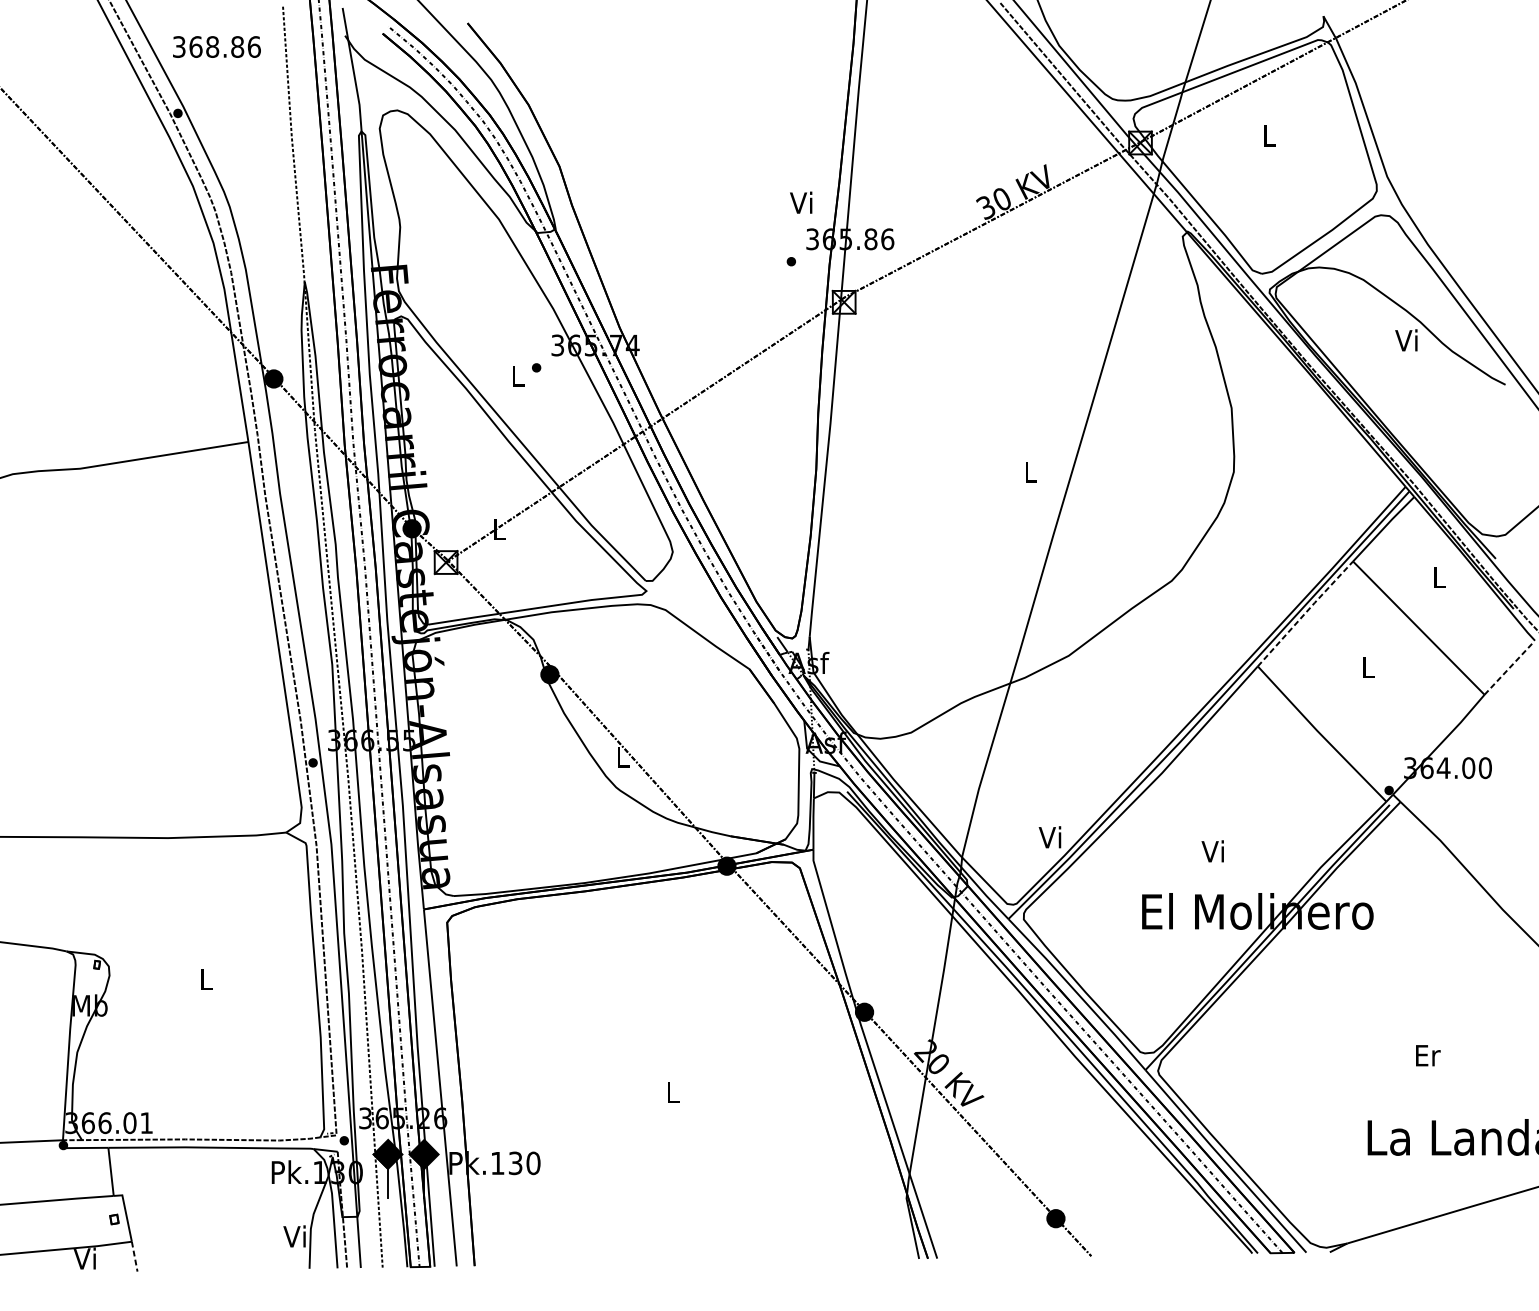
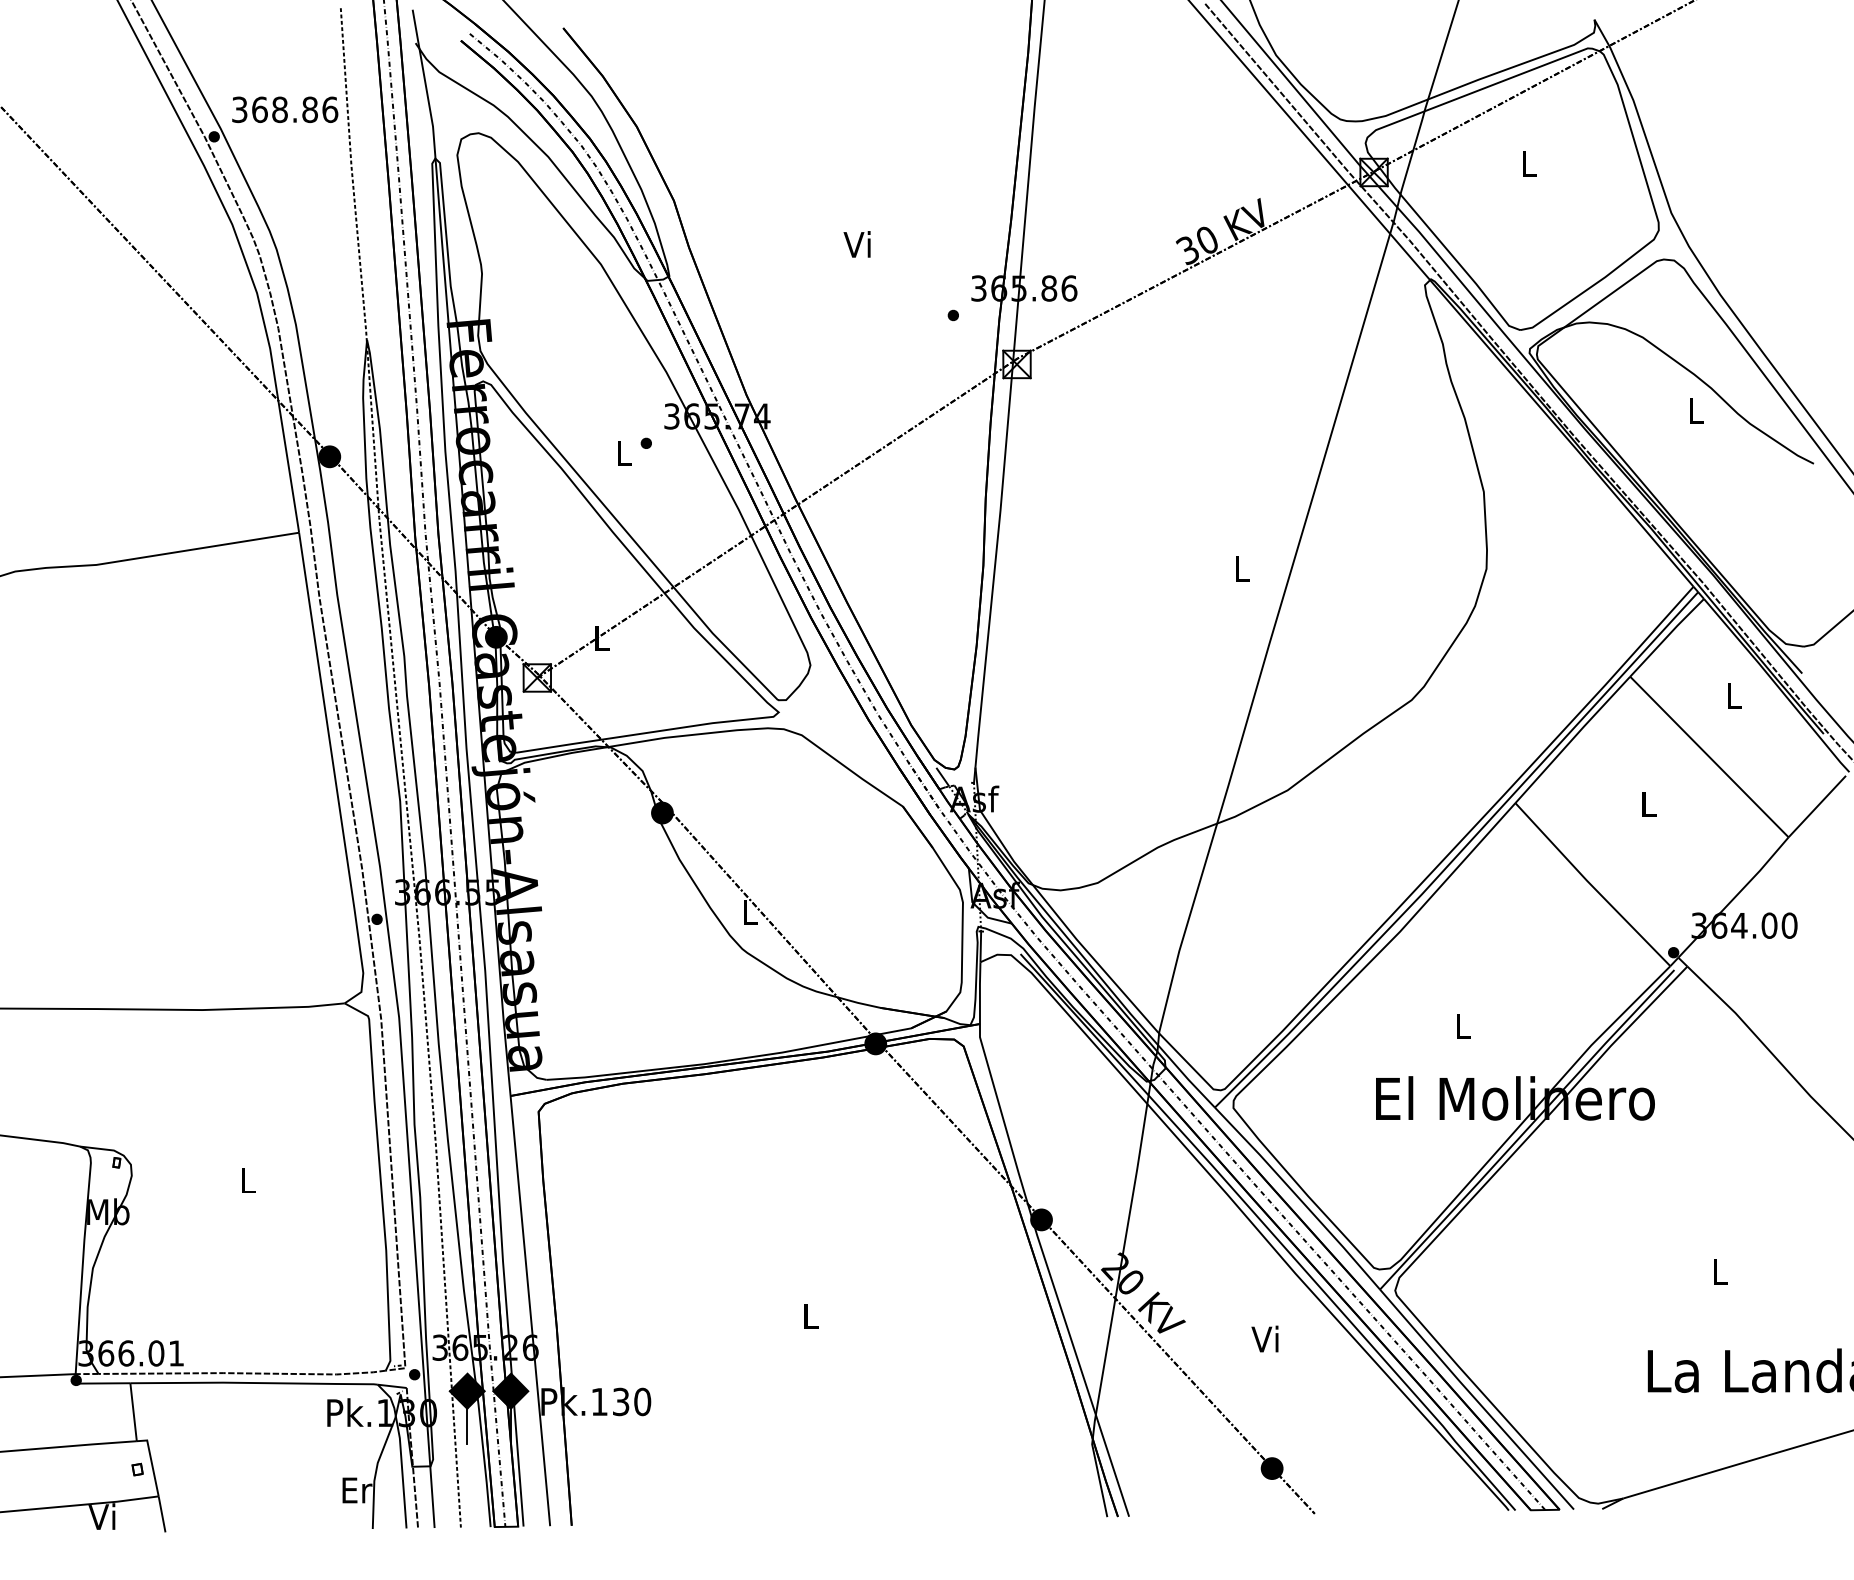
text: (217, 46) -> (285, 109), moved
text: (800, 202) -> (856, 244), moved
text: (1406, 339) -> (1694, 409), Vi -> L
line: (1306, 612) -> (1573, 738), dashed -> solid
line: (1508, 669) -> (1817, 806), dashed -> solid
text: (1049, 836) -> (1264, 1338), moved
text: (1212, 850) -> (1460, 1025), Vi -> L
text: (1428, 1055) -> (1720, 1271), Er -> L
text: (296, 1236) -> (356, 1489), Vi -> Er
line: (135, 1256) -> (162, 1514), dashed -> solid

